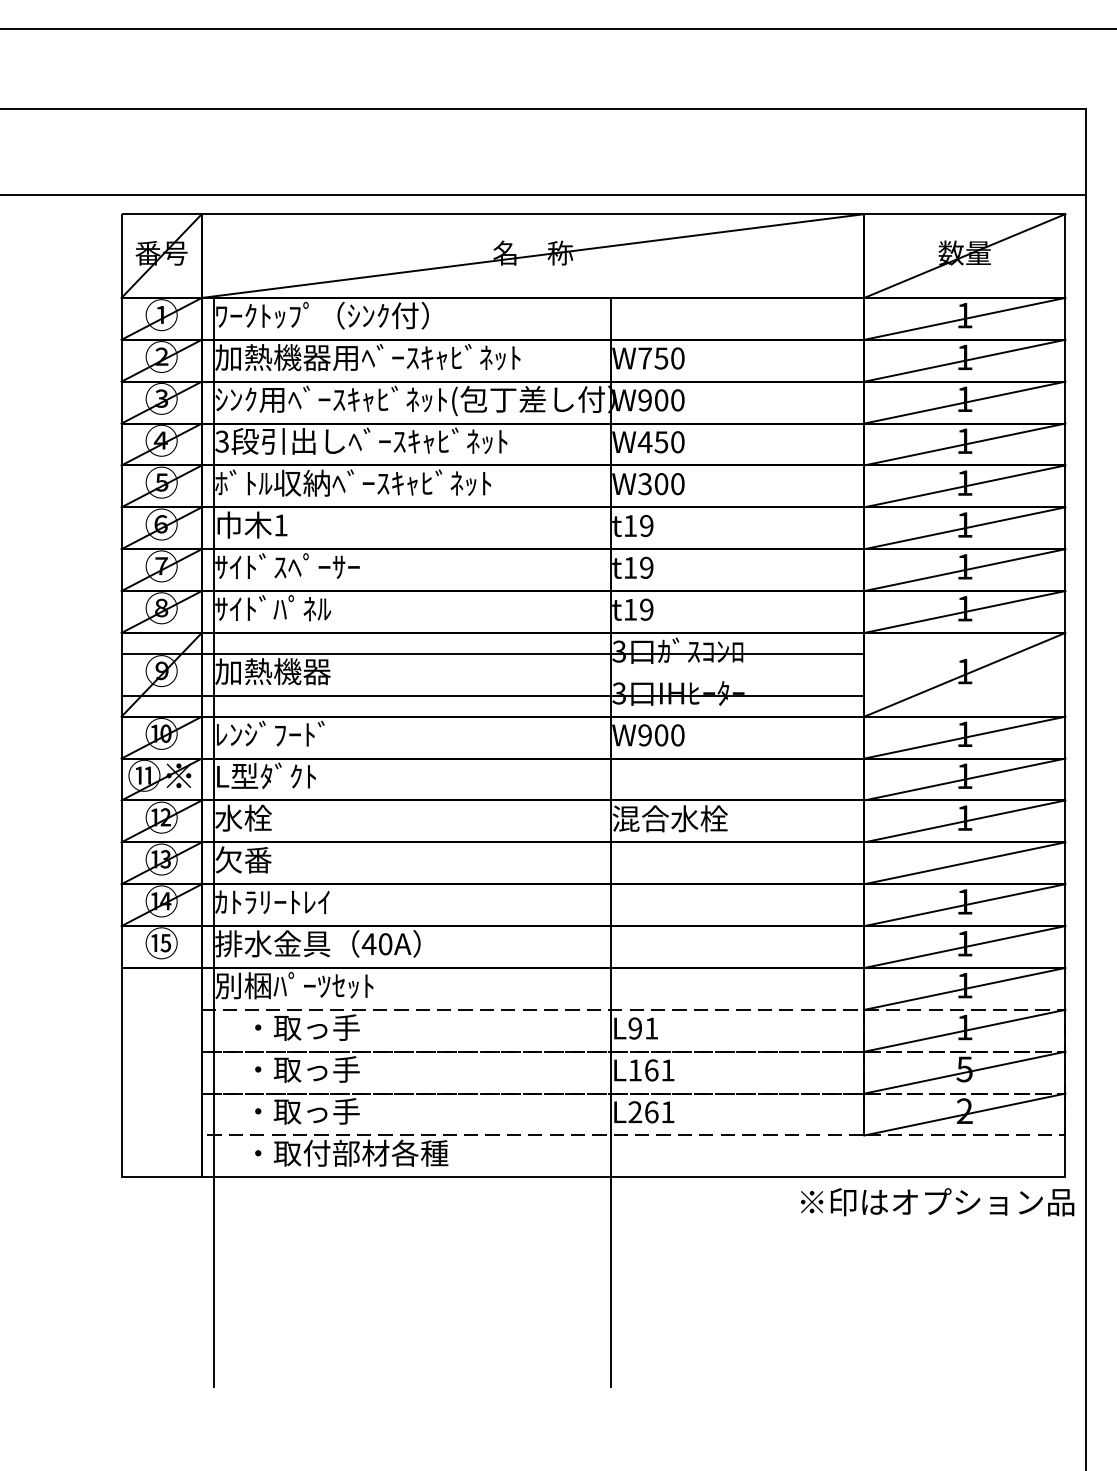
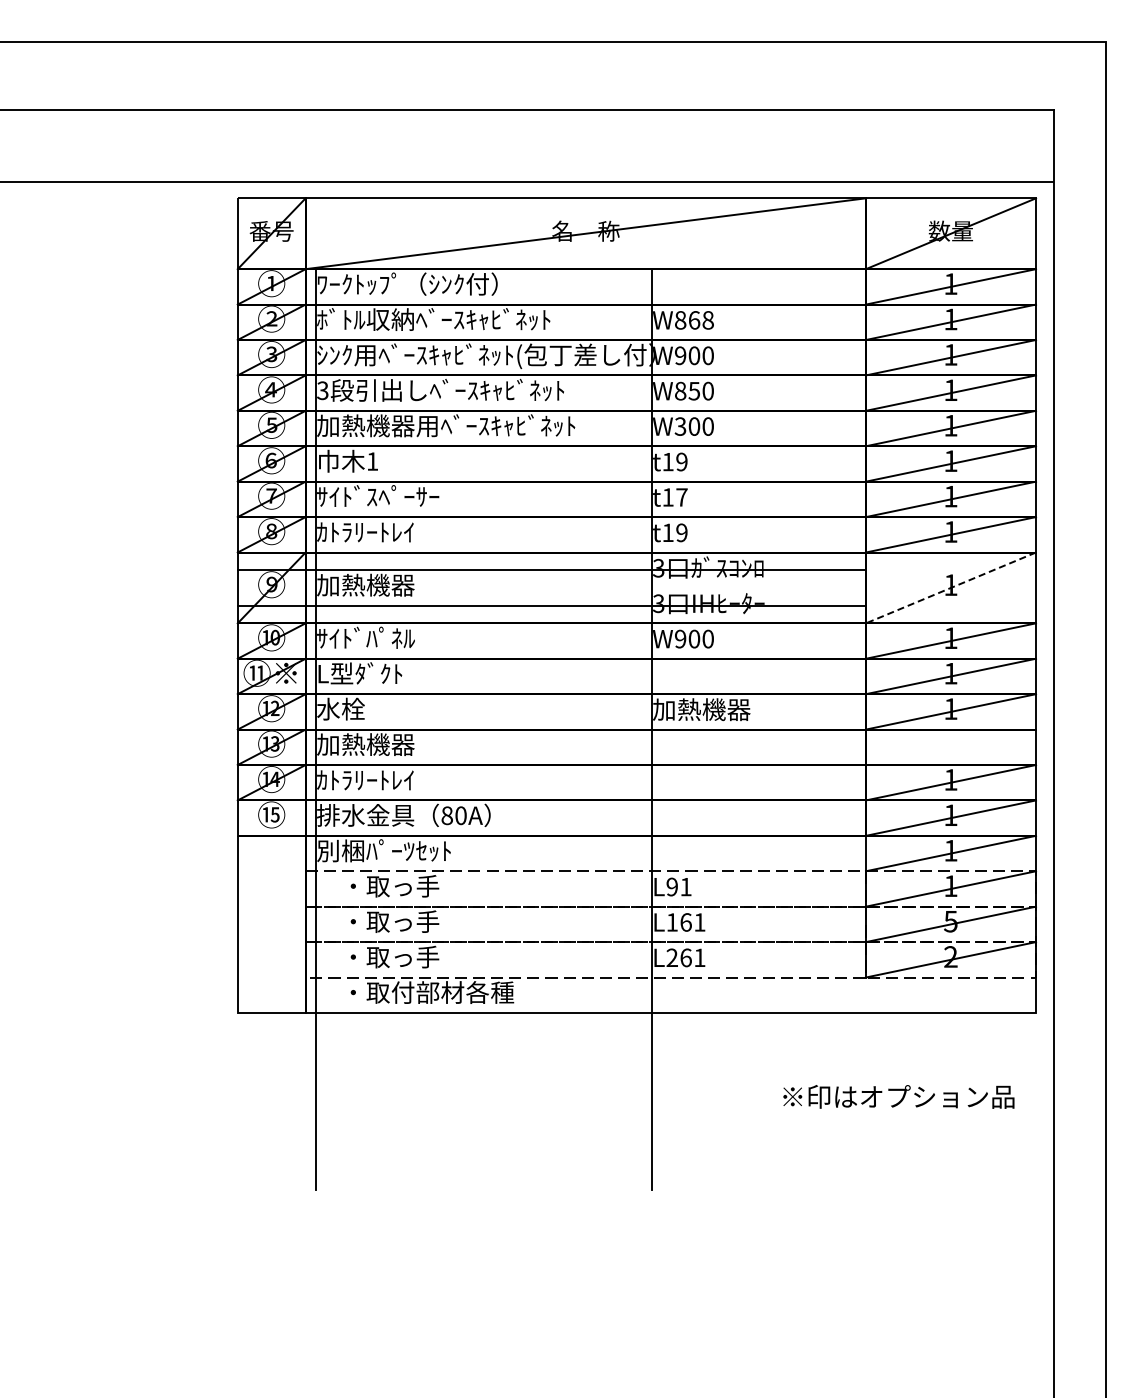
text: (368, 357) -> (446, 319), 加熱機器用ﾍﾞｰｽｷｬﾋﾞﾈｯﾄ -> ﾎﾞﾄﾙ収納ﾍﾞｰｽｷｬﾋﾞﾈｯﾄ
text: (661, 358) -> (694, 320), W750 -> W868
text: (645, 441) -> (680, 390), W450 -> W850
text: (368, 482) -> (446, 425), ﾎﾞﾄﾙ収納ﾍﾞｰｽｷｬﾋﾞﾈｯﾄ -> 加熱機器用ﾍﾞｰｽｷｬﾋﾞﾈｯﾄ
text: (646, 567) -> (681, 497), t19 -> t17
text: (272, 608) -> (365, 531), ｻｲﾄﾞﾊﾟﾈﾙ -> ｶﾄﾗﾘｰﾄﾚｲ
line: (964, 675) -> (950, 588), solid -> dashed
text: (272, 733) -> (365, 637), ﾚﾝｼﾞﾌｰﾄﾞ -> ｻｲﾄﾞﾊﾟﾈﾙ
text: (669, 818) -> (701, 709), 混合水栓 -> 加熱機器
text: (272, 859) -> (365, 744), 欠番 -> 加熱機器
line: (965, 863) -> (951, 747), removed
text: (369, 943) -> (447, 815), 40A -> 80A
text: (937, 1201) -> (898, 1096), moved

